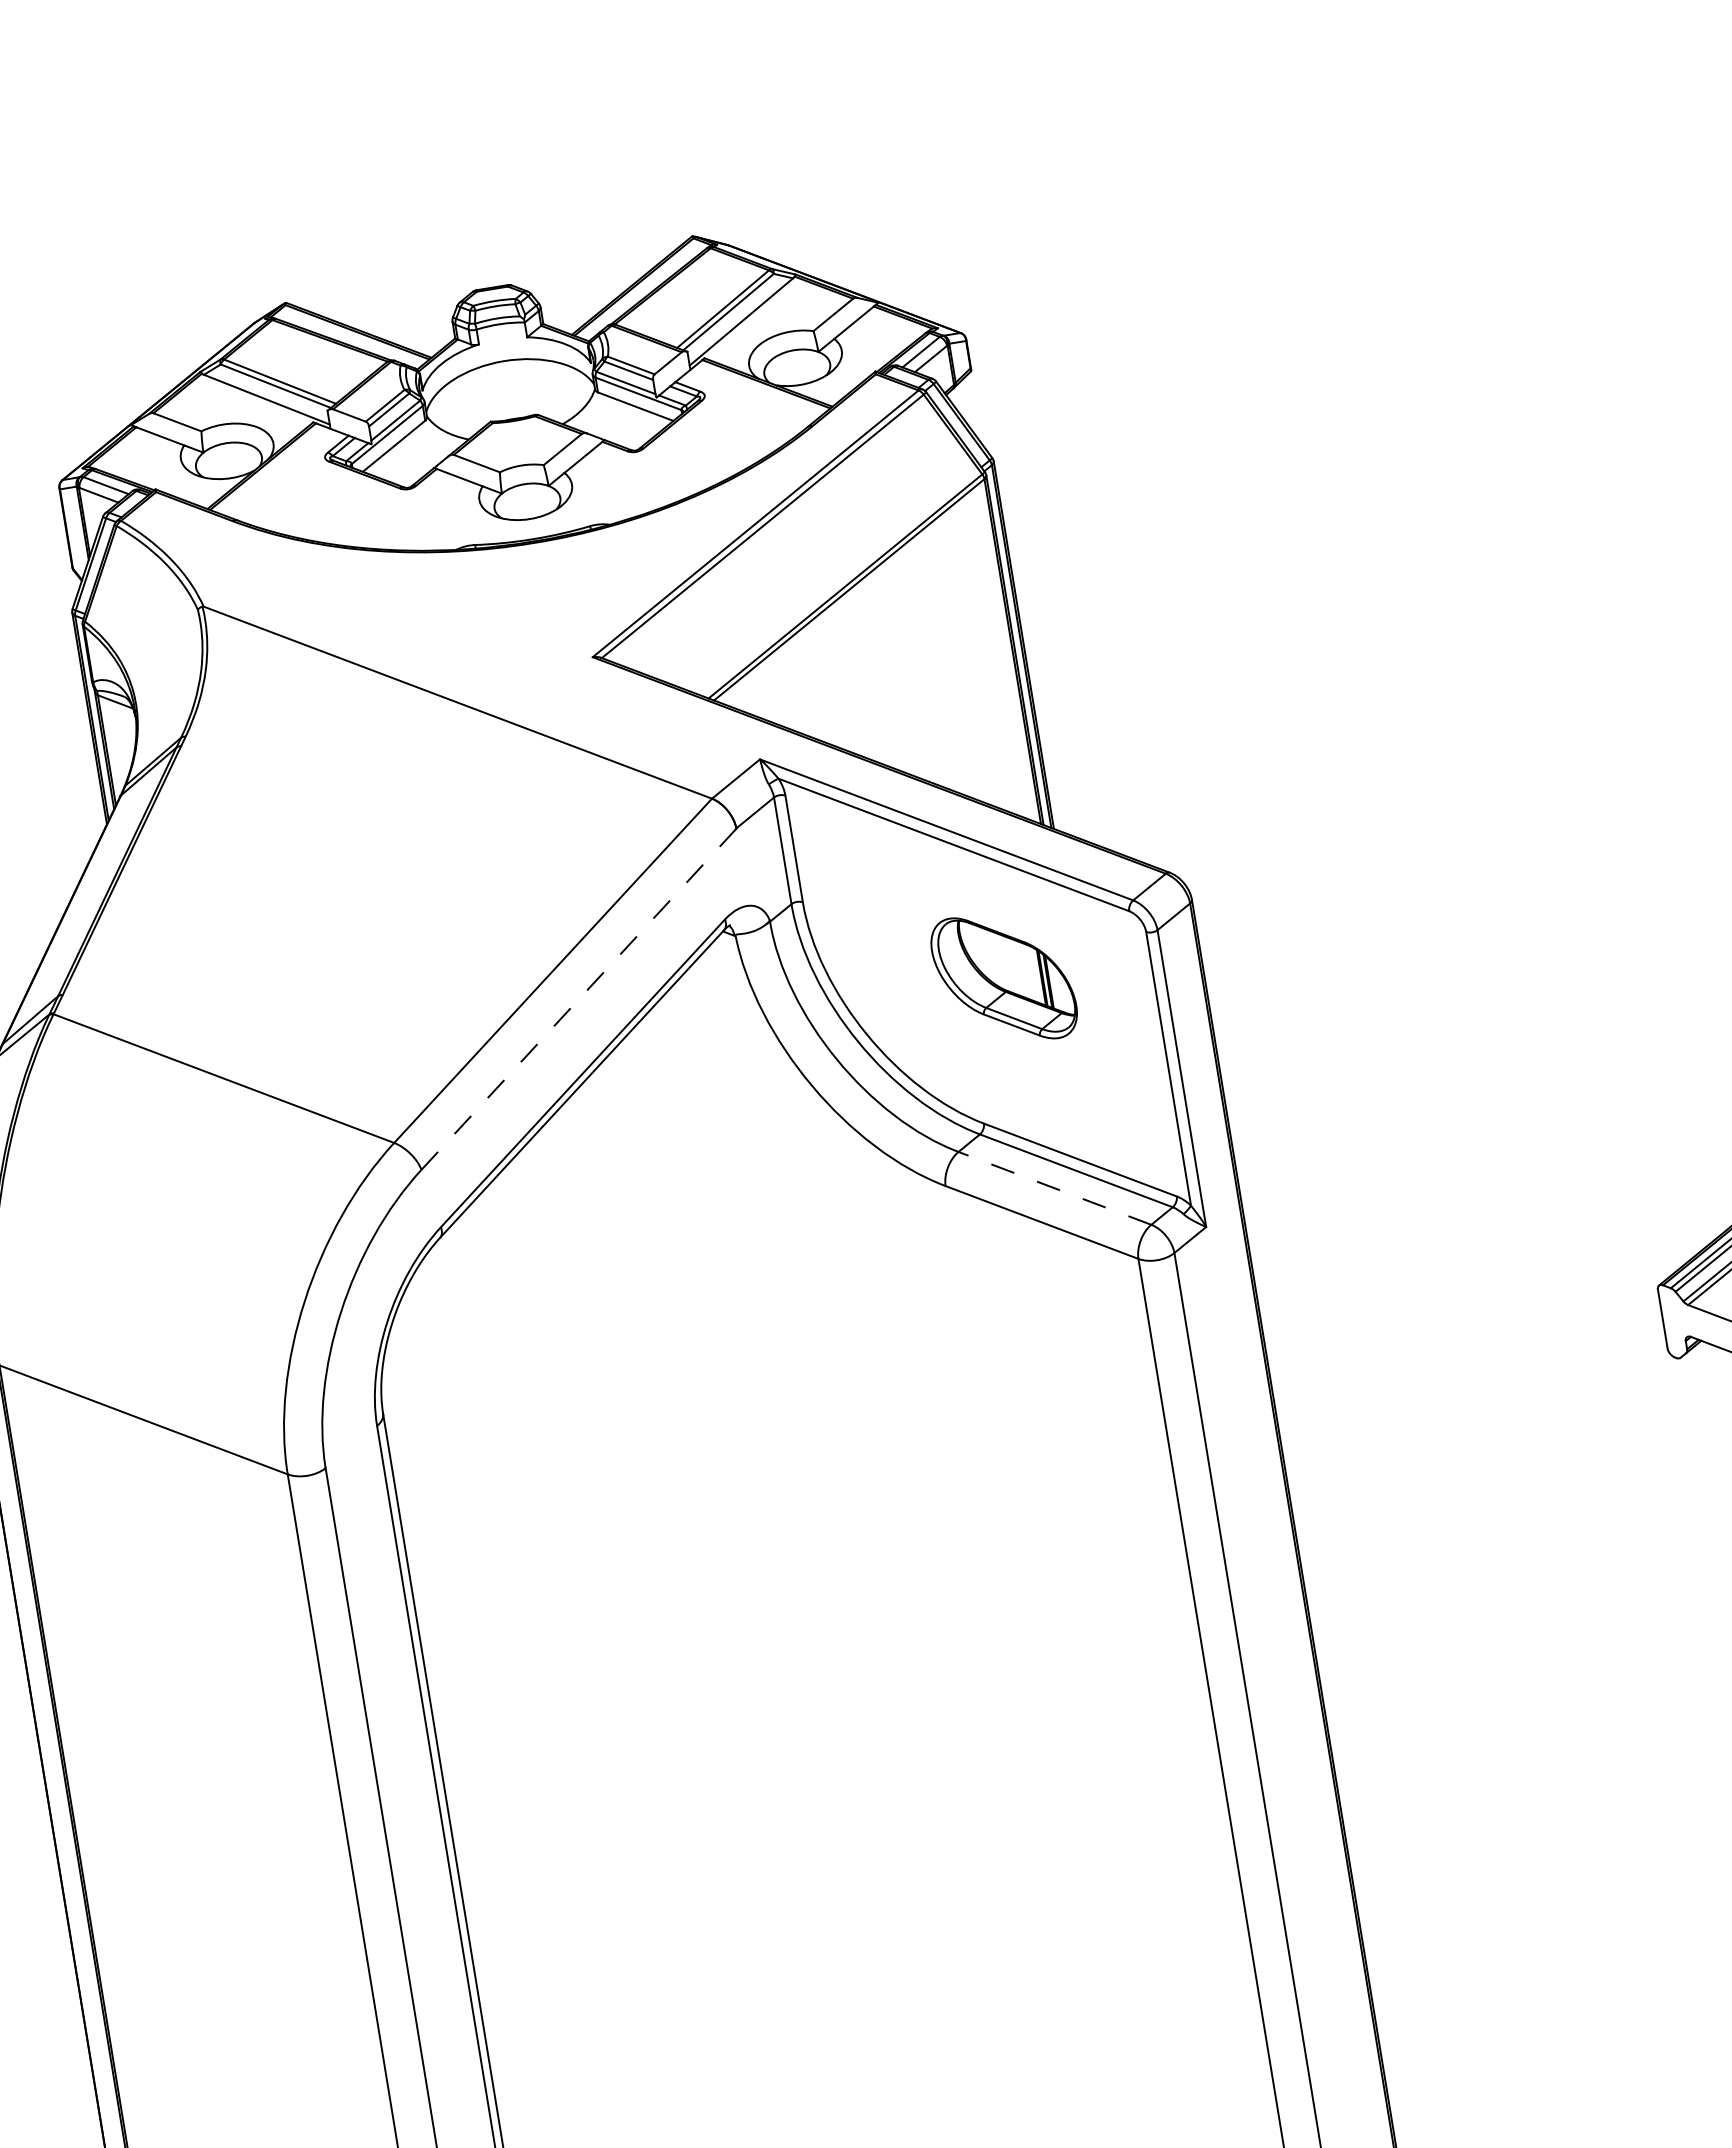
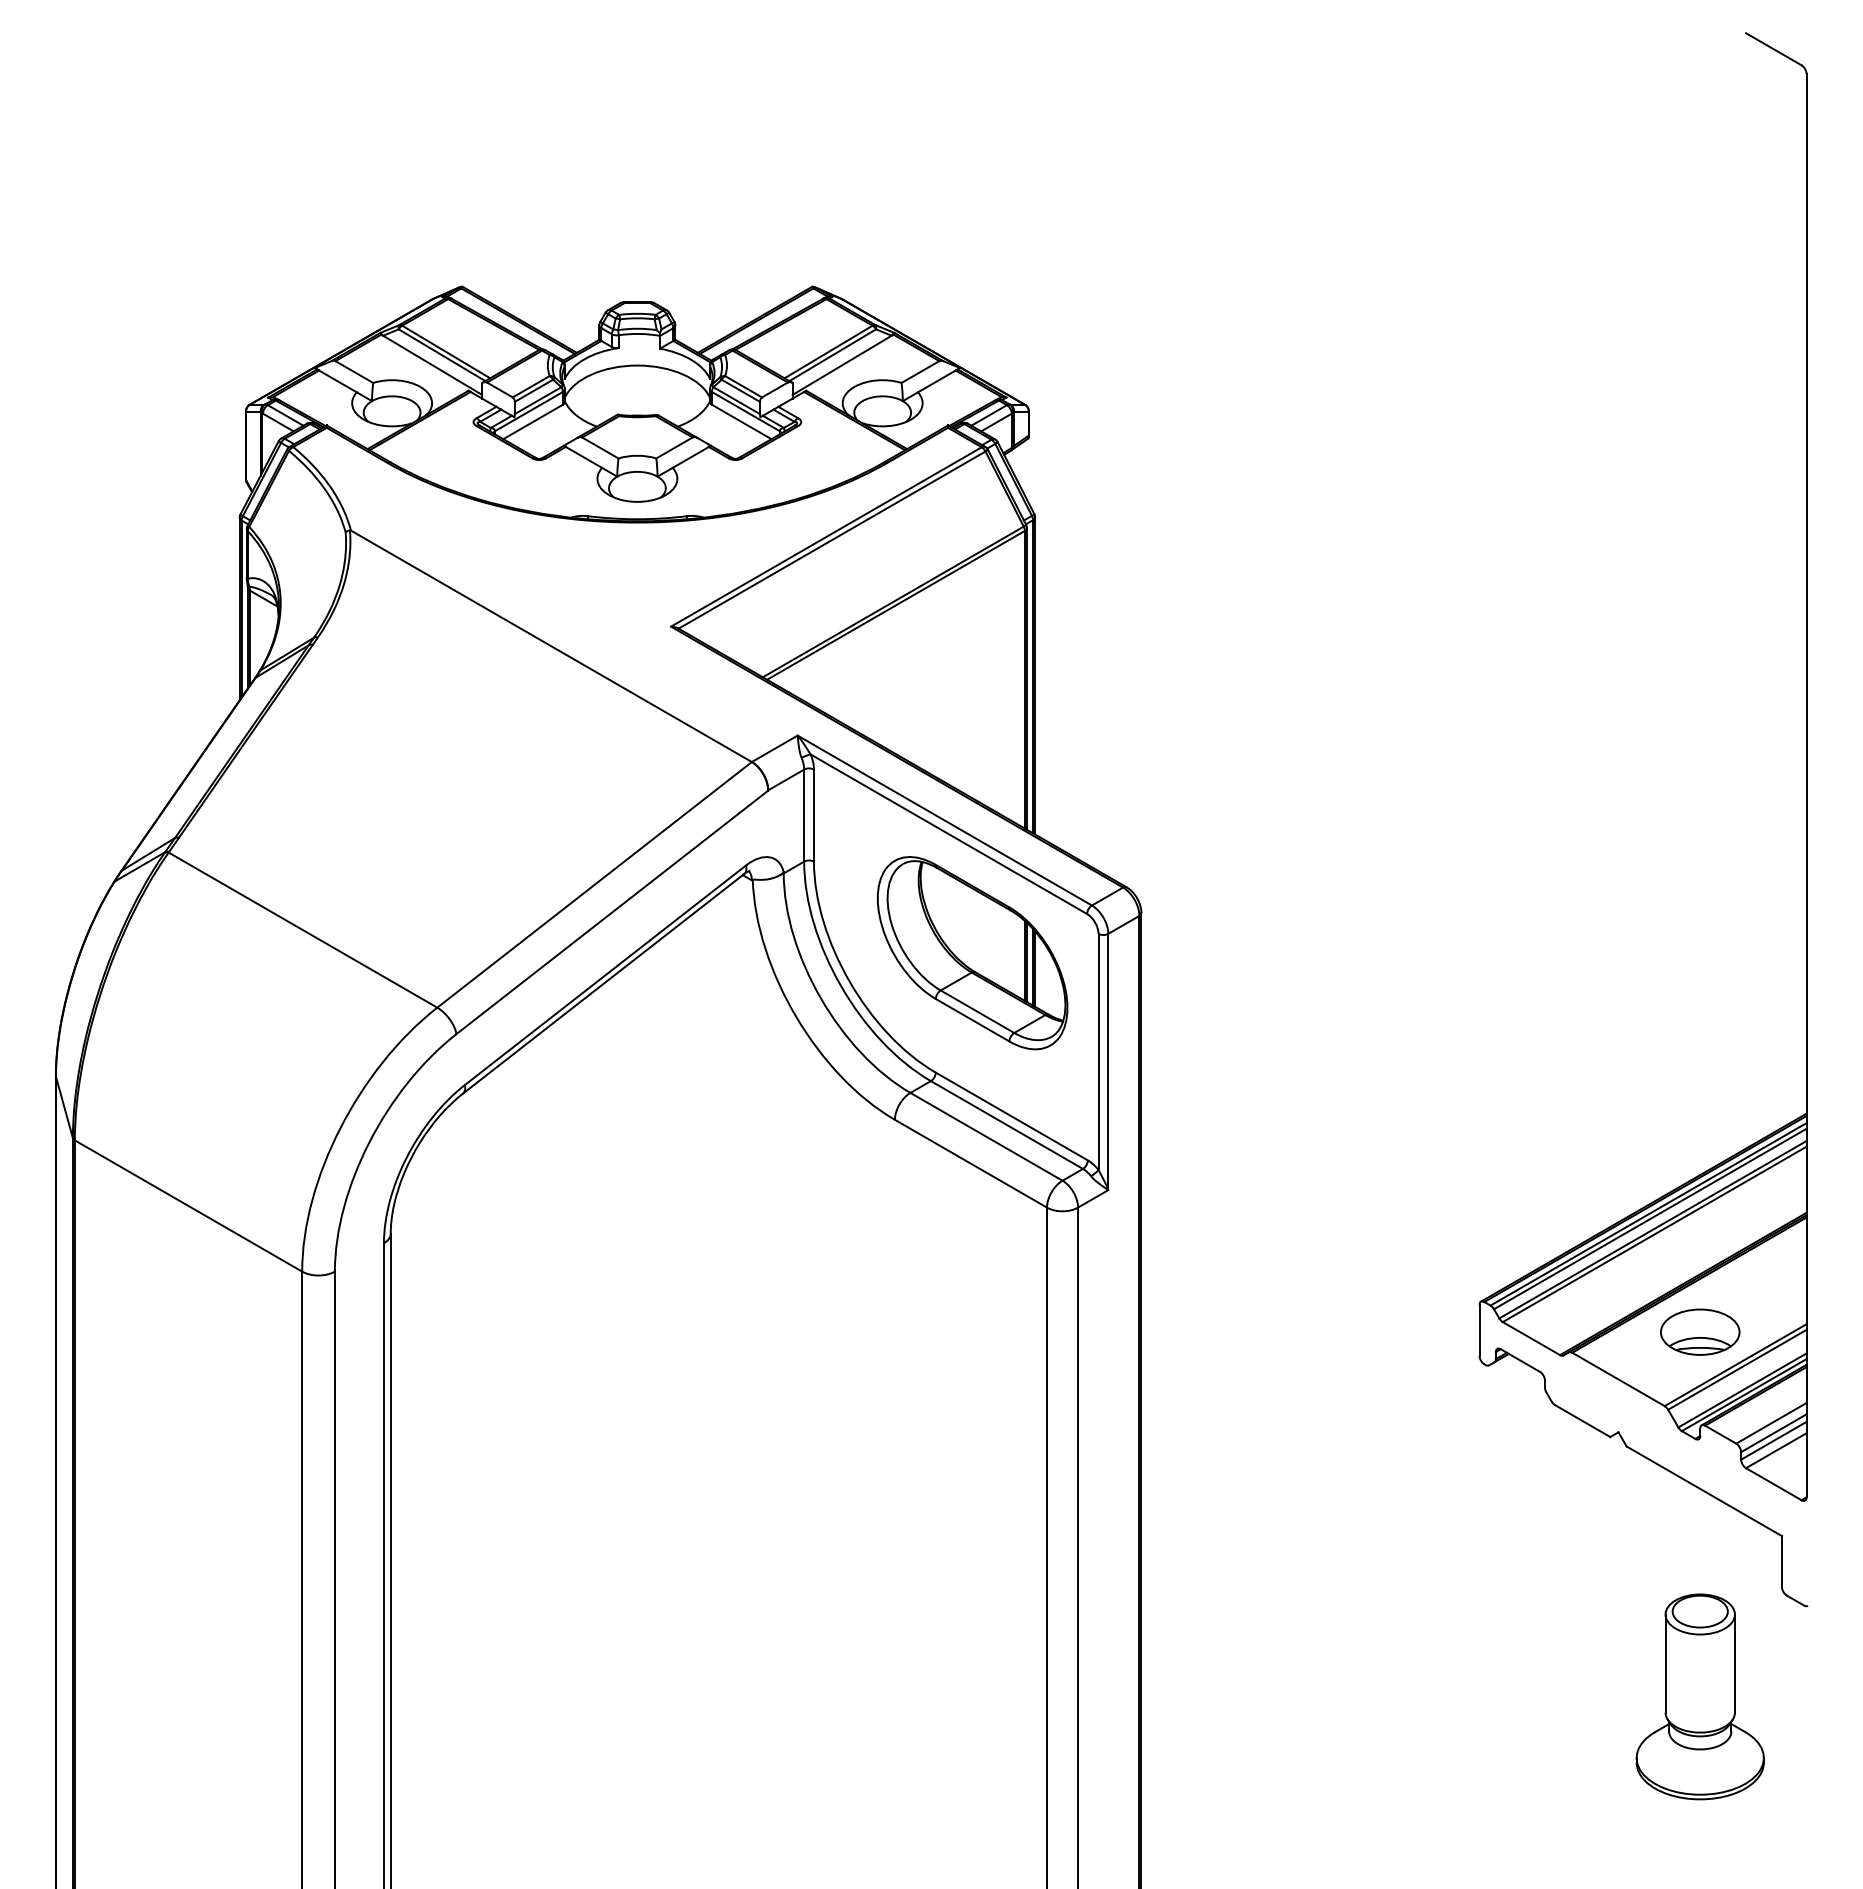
part: (1003, 978) -> (972, 953), size x1.67
line: (579, 999) -> (612, 912), dashed -> solid
line: (1054, 1188) -> (986, 1136), dashed -> solid

